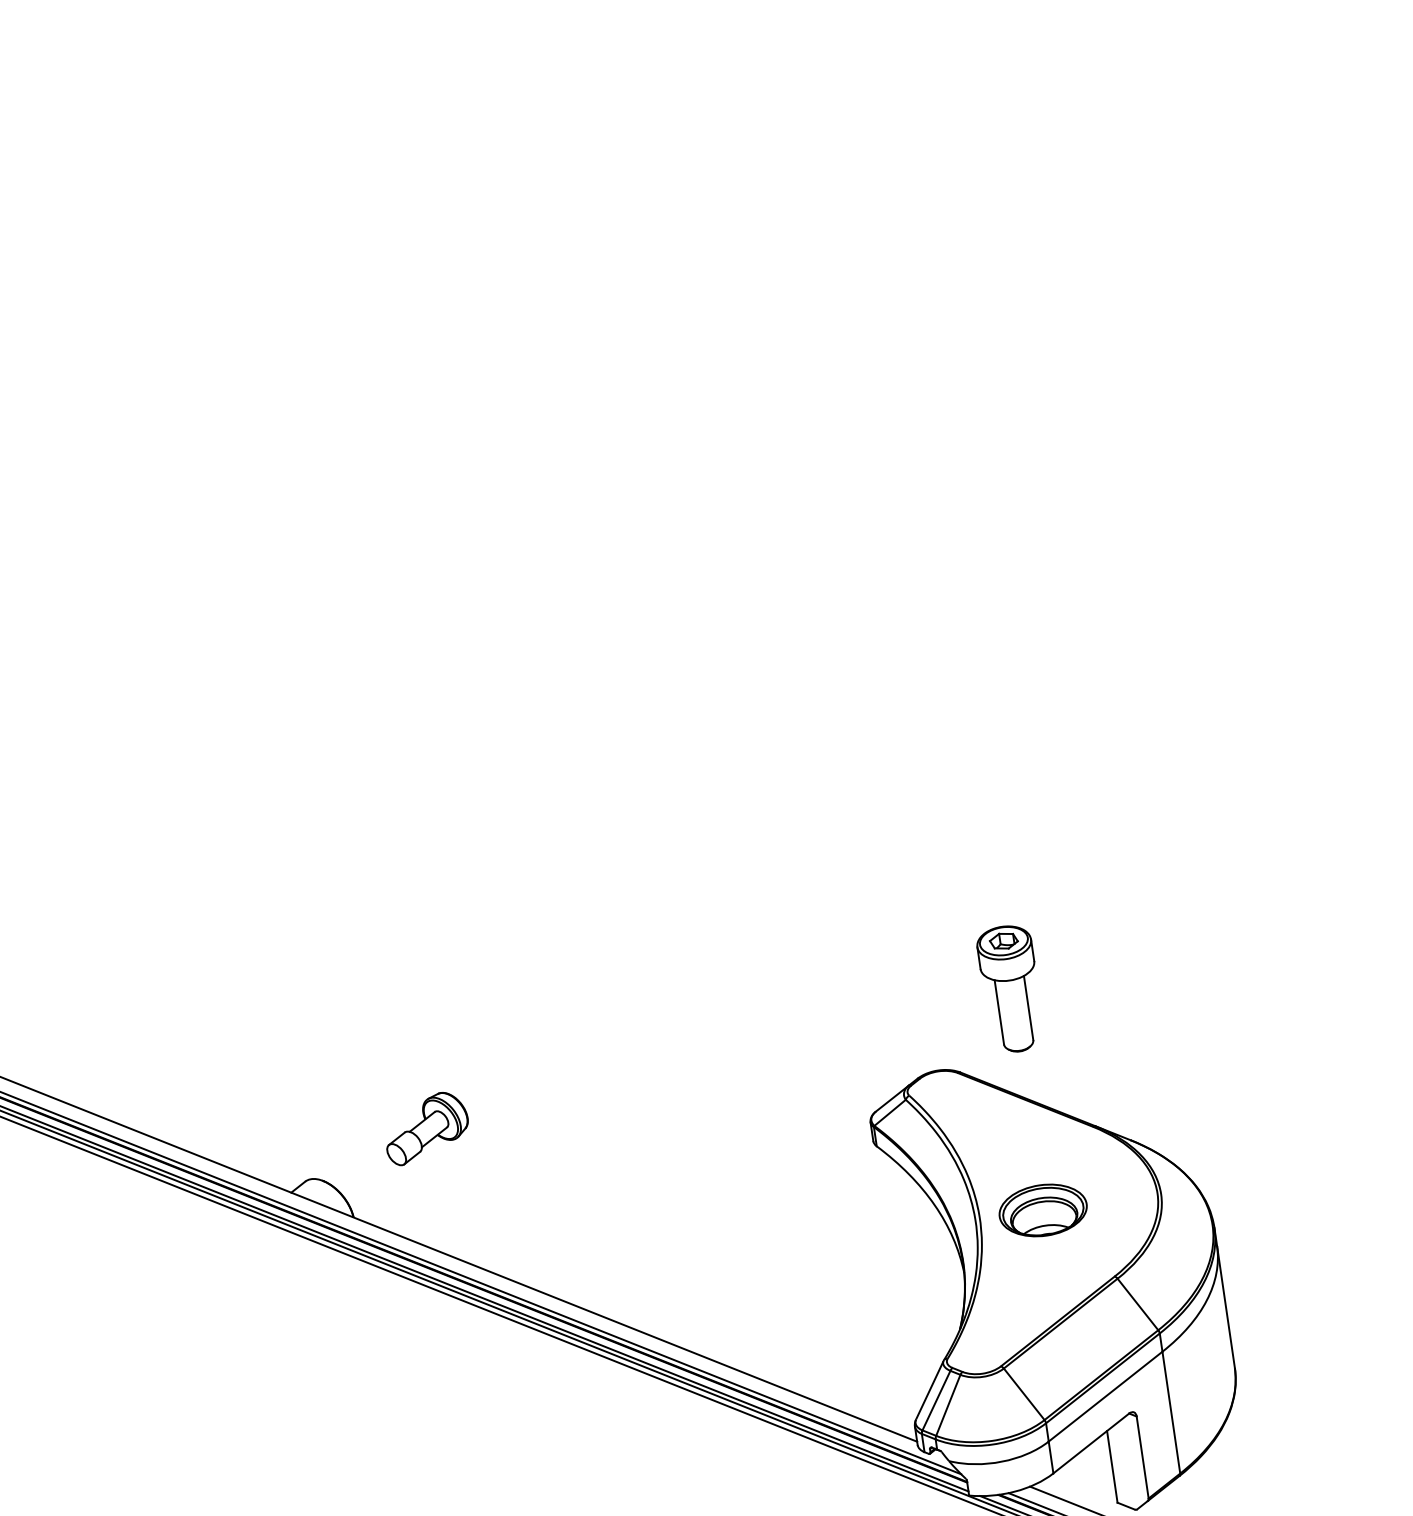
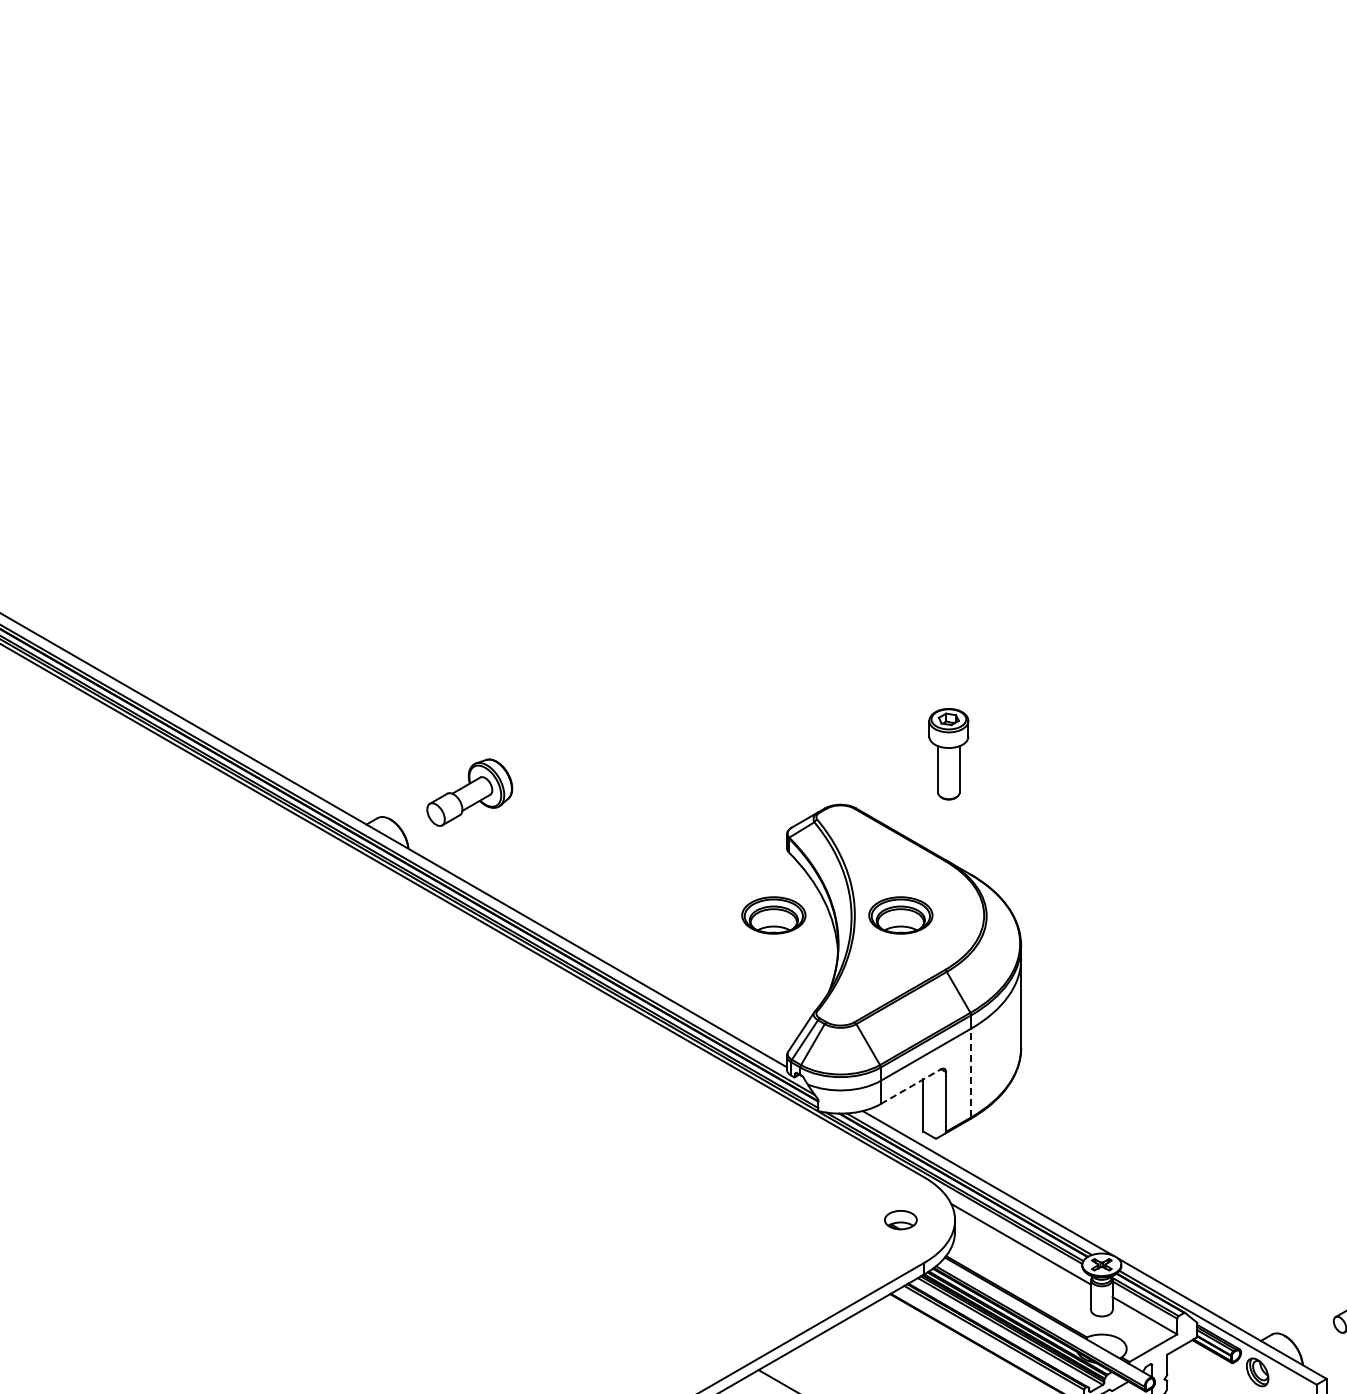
part: (1010, 989) -> (948, 754), moved
part: (426, 1128) -> (469, 792), size x1.4
part: (868, 1236) -> (773, 915), added
line: (1171, 1411) -> (971, 1072), solid -> dashed
line: (1090, 1443) -> (910, 1086), solid -> dashed

